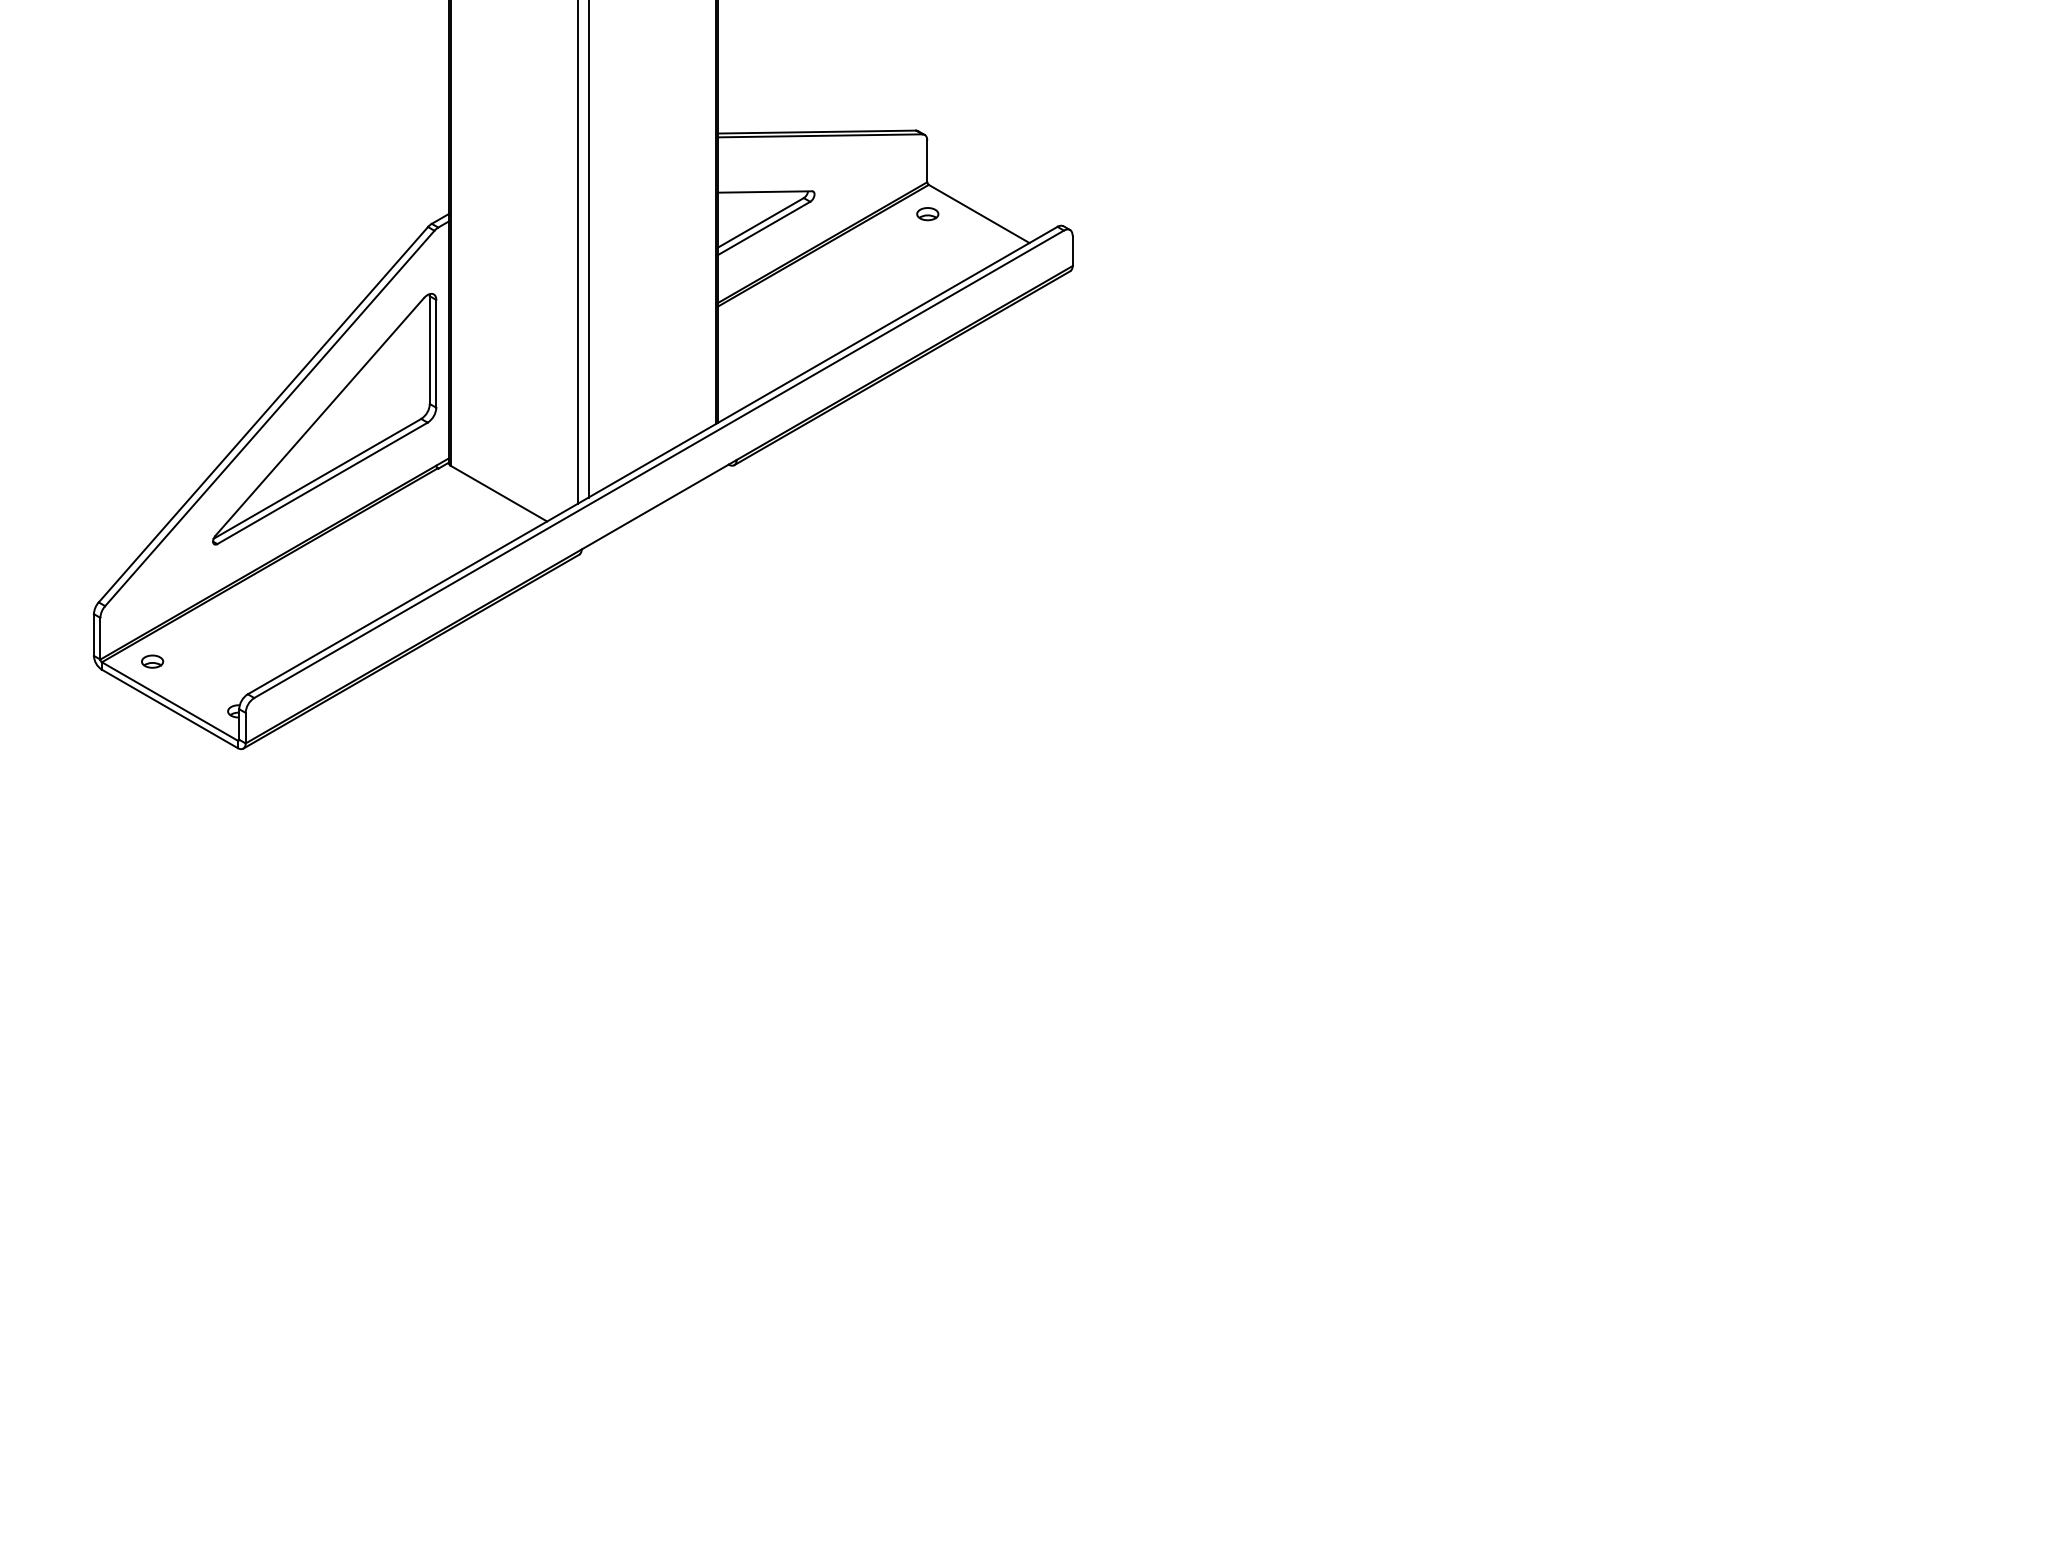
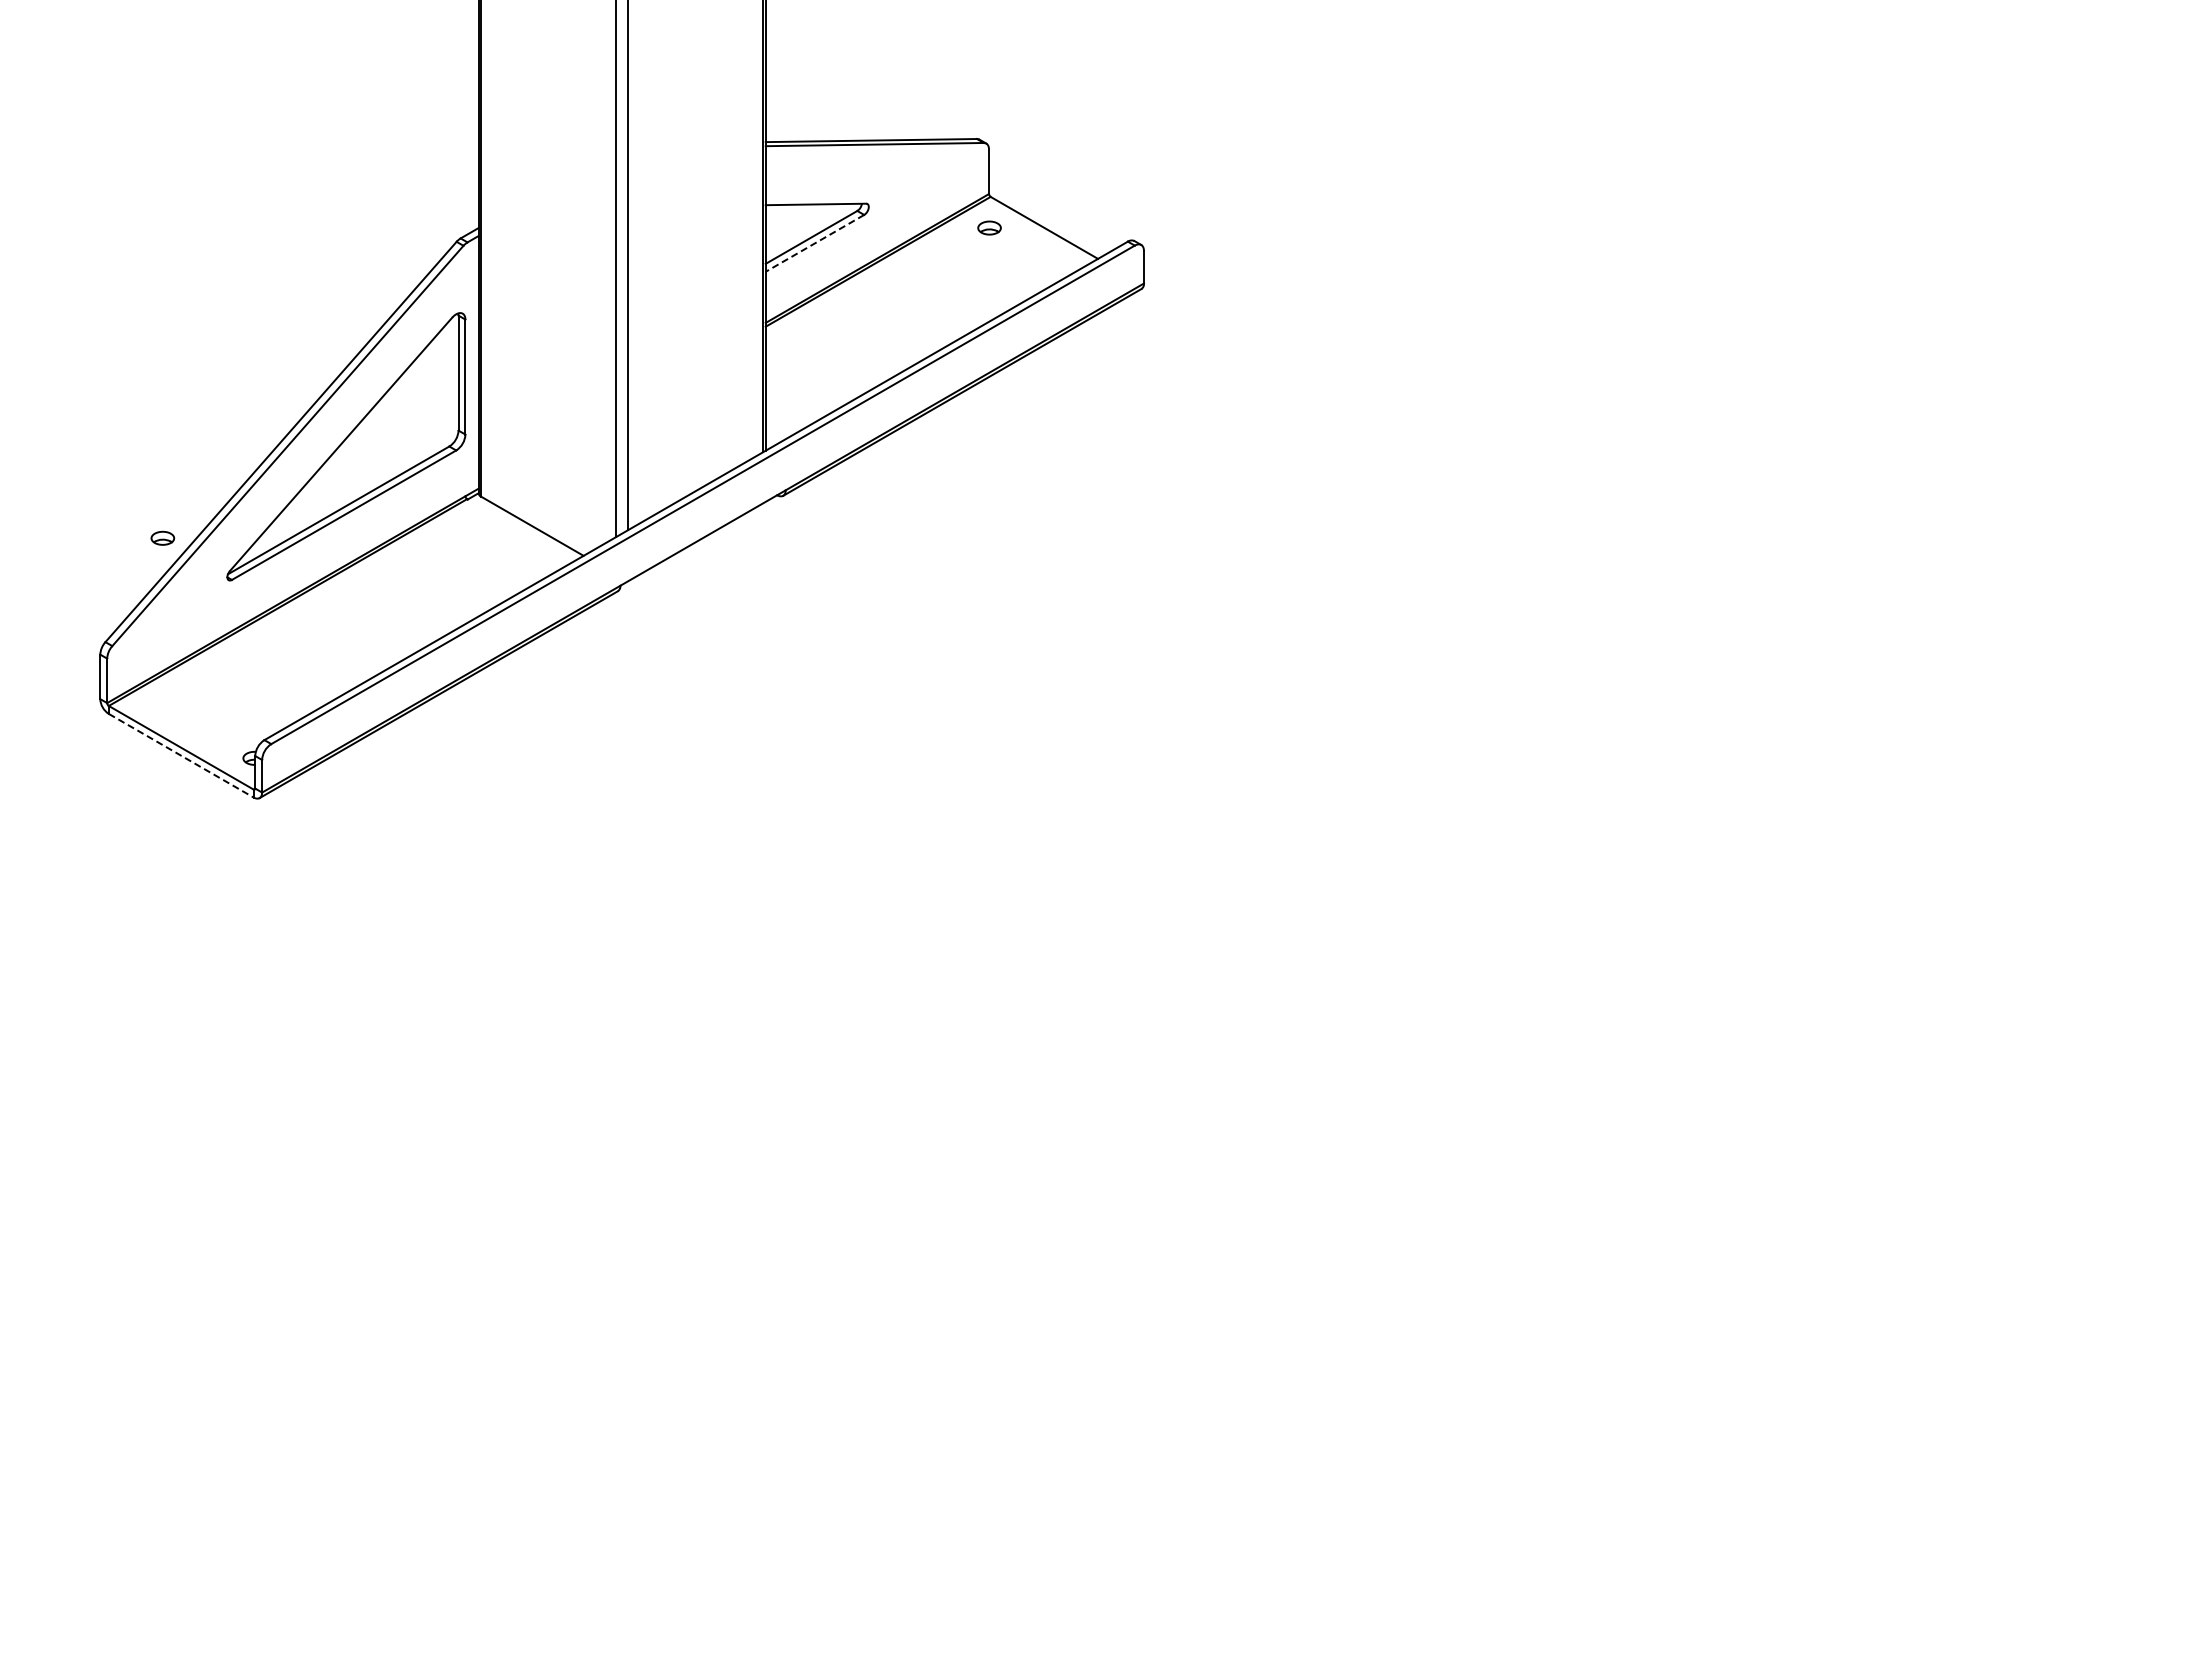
line: (764, 228) -> (815, 243), solid -> dashed
part: (152, 660) -> (162, 537), moved
line: (170, 708) -> (181, 755), solid -> dashed

